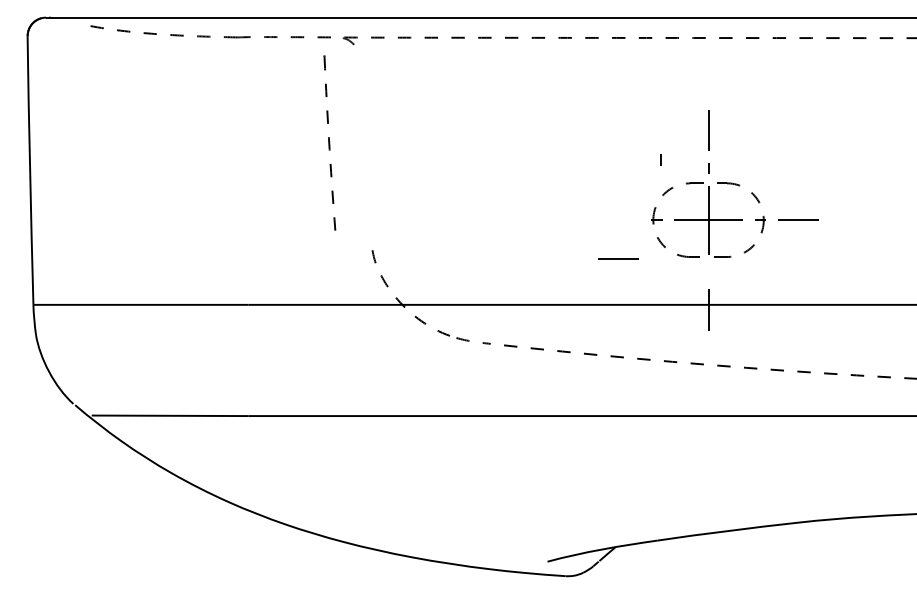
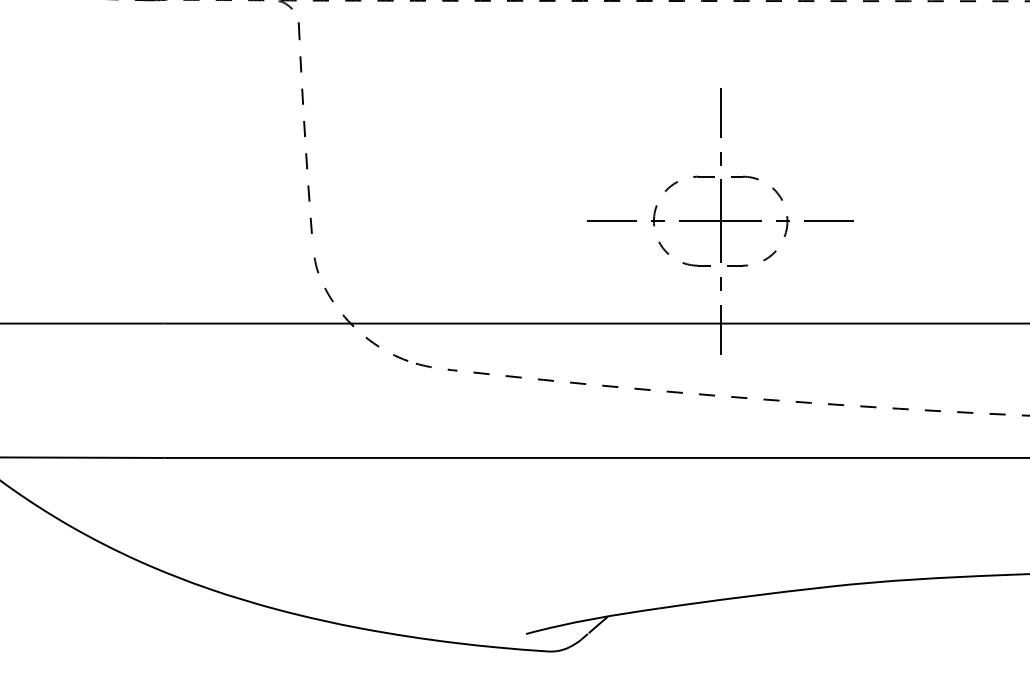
part: (329, 142) -> (304, 127), moved
line: (660, 159) -> (720, 283), moved
line: (618, 258) -> (611, 220), moved

